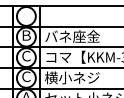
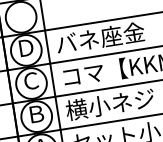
text: (26, 35) -> (26, 47), Ｂ -> Ｄ
text: (26, 76) -> (36, 113), Ｃ -> Ｂ

